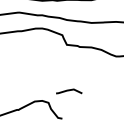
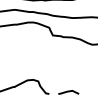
line: (68, 91) -> (68, 92), moved

